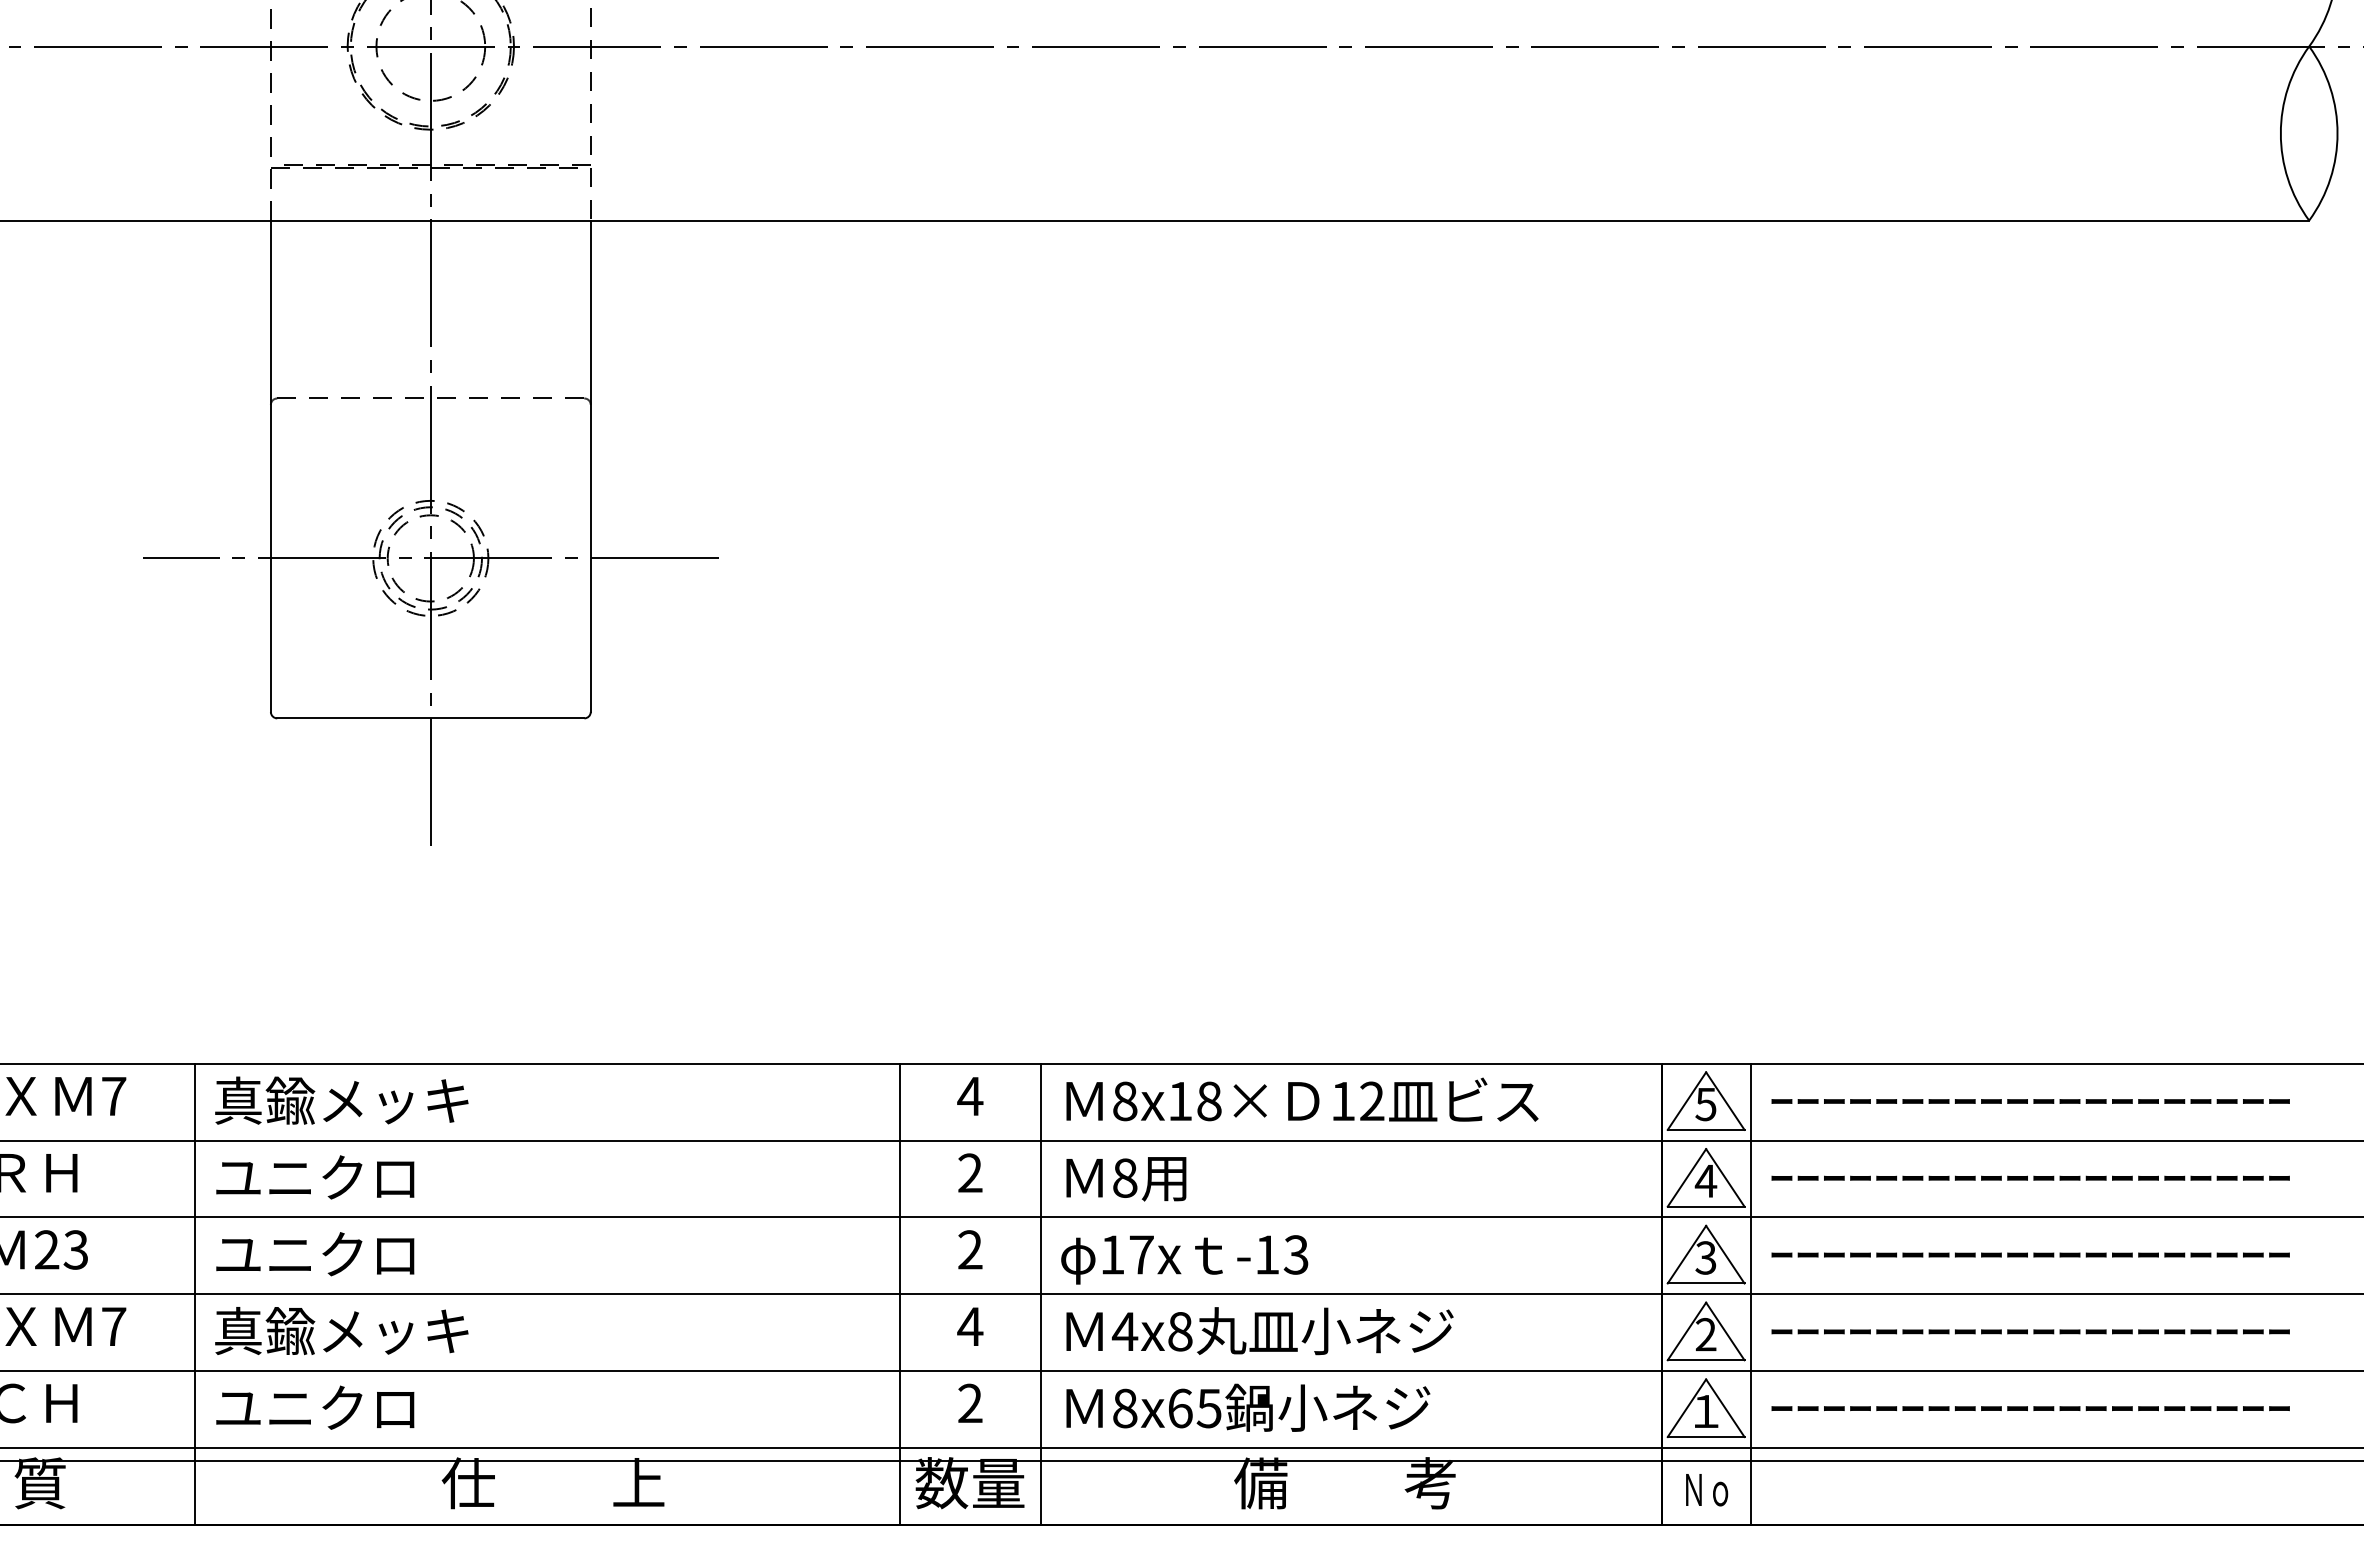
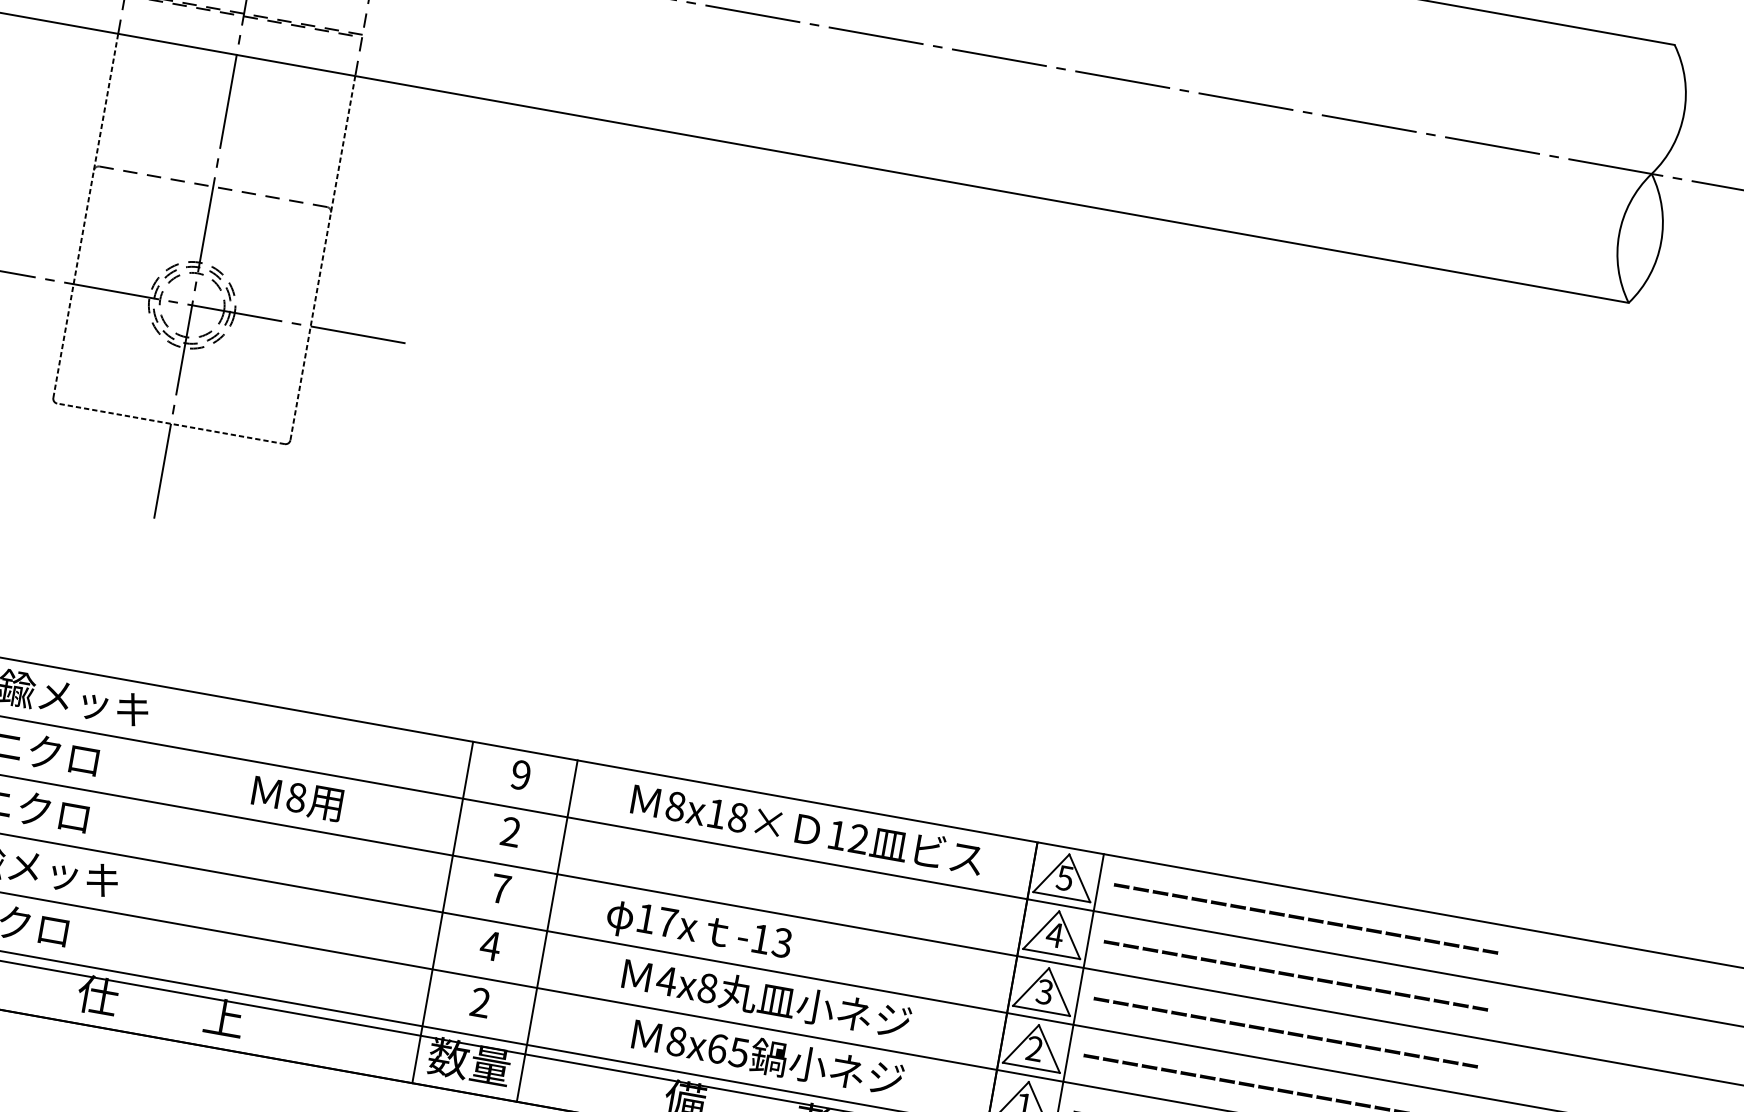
line: (270, 466) -> (85, 216), solid -> dashed
line: (590, 466) -> (322, 258), solid -> dashed
line: (430, 718) -> (170, 423), solid -> dashed
text: (970, 1096) -> (521, 775), 4 -> 9
text: (1302, 1099) -> (807, 828), moved
text: (1126, 1179) -> (297, 798), moved
text: (970, 1249) -> (500, 888), 2 -> 7
text: (1184, 1259) -> (698, 931), moved
text: (1259, 1331) -> (766, 998), moved
text: (1248, 1407) -> (768, 1057), moved

